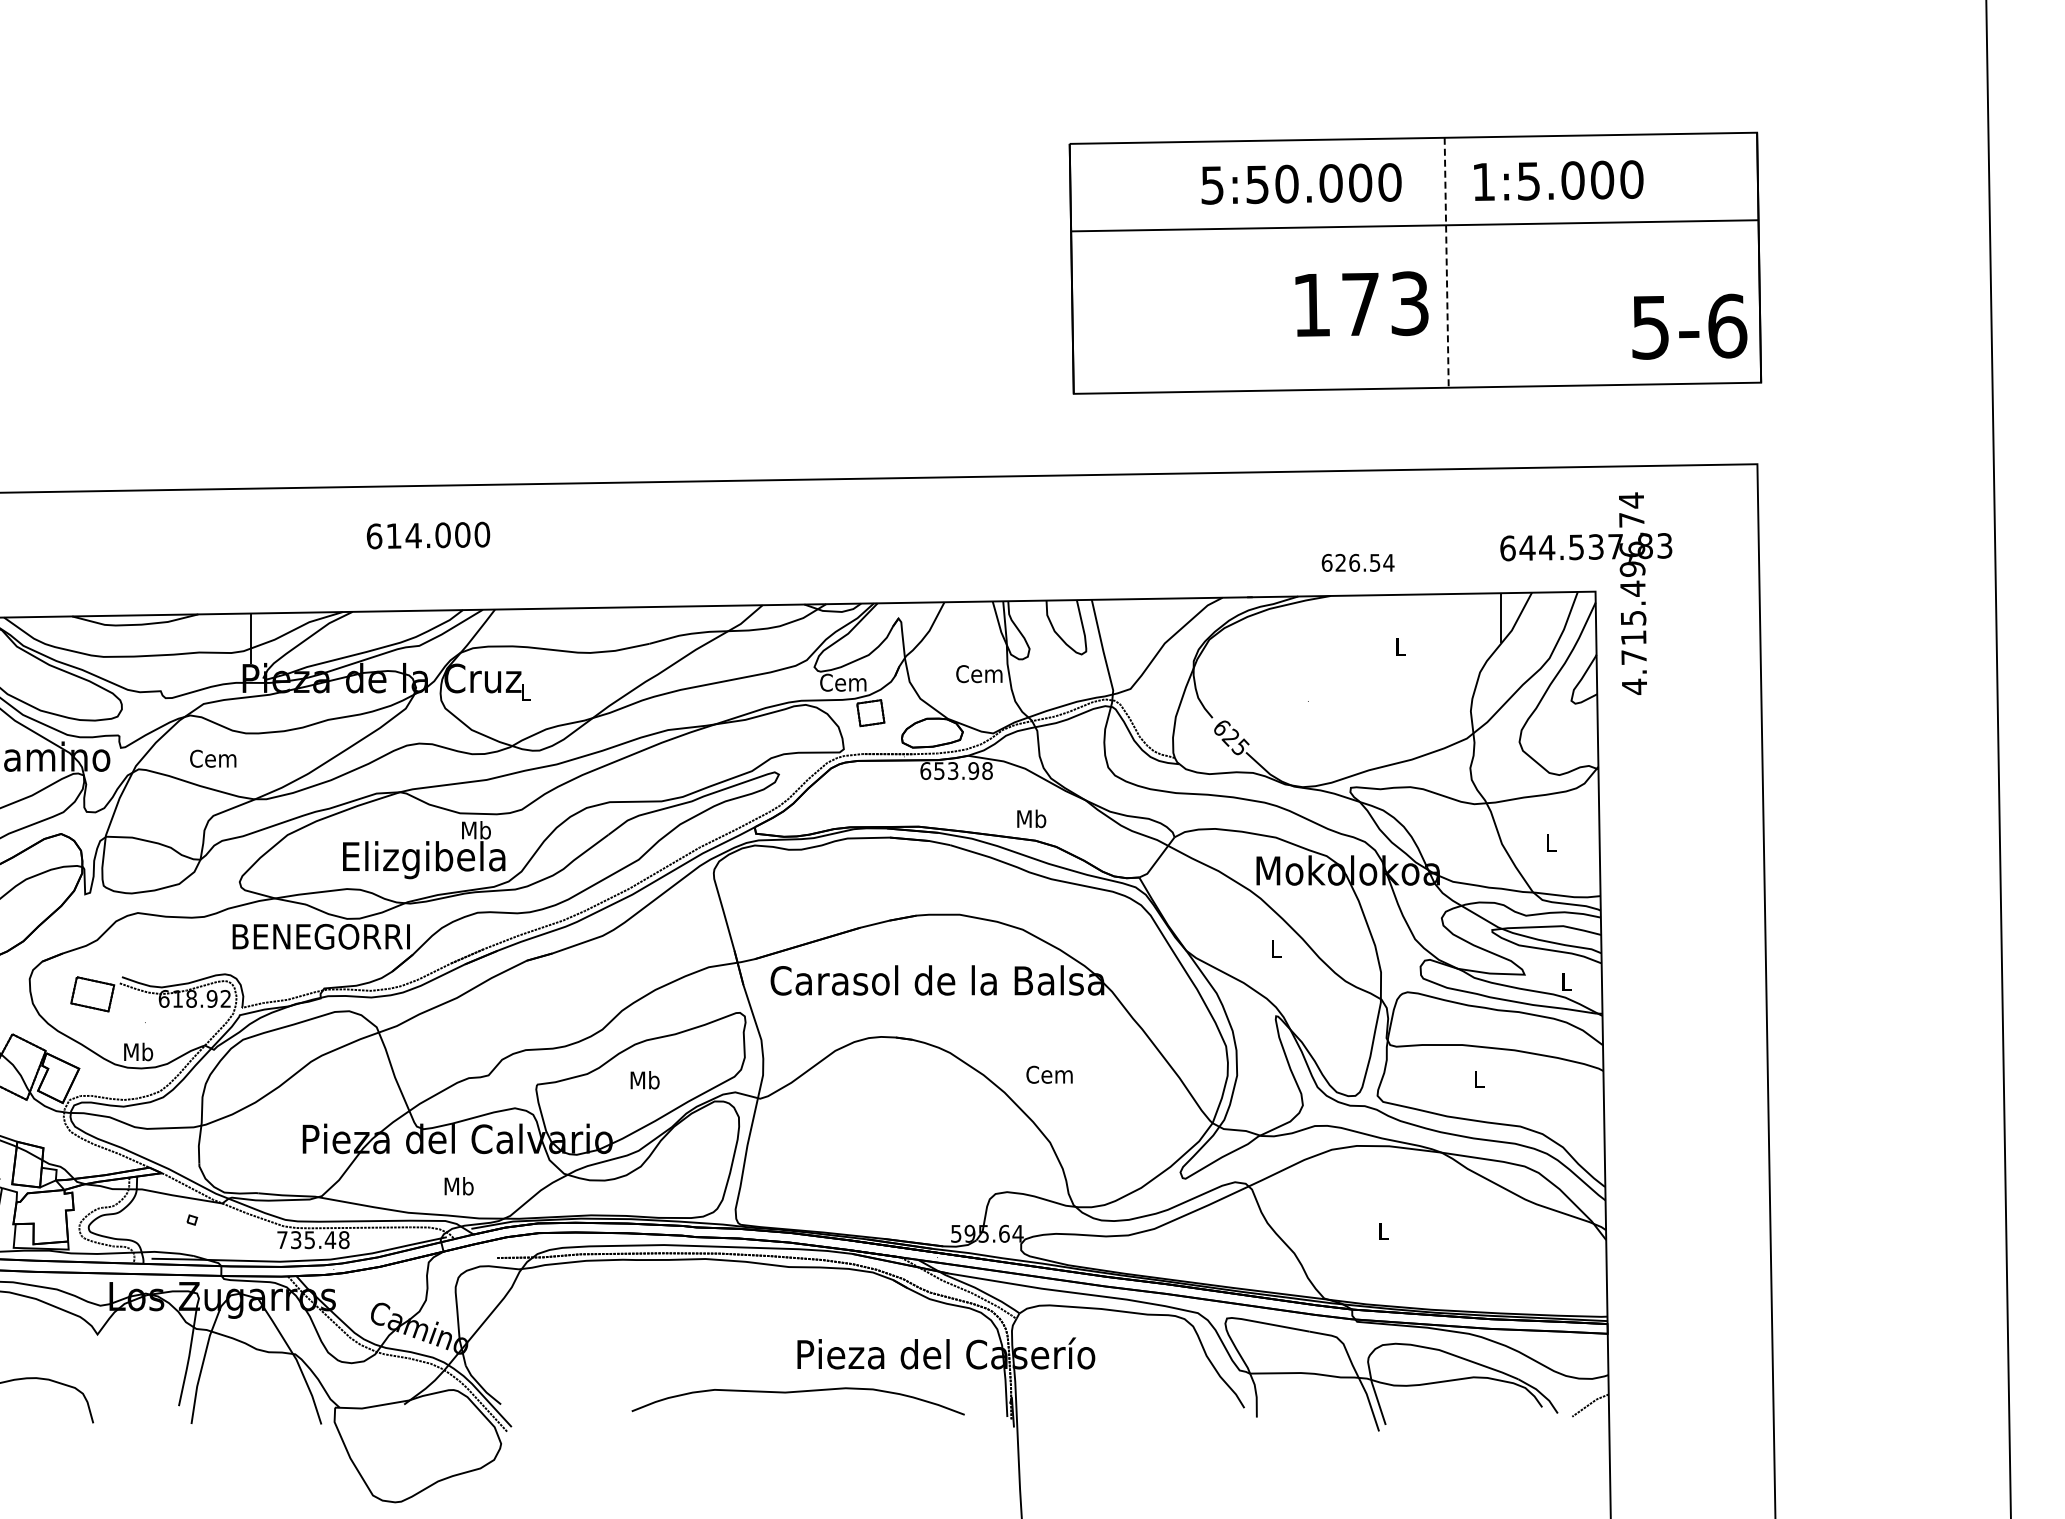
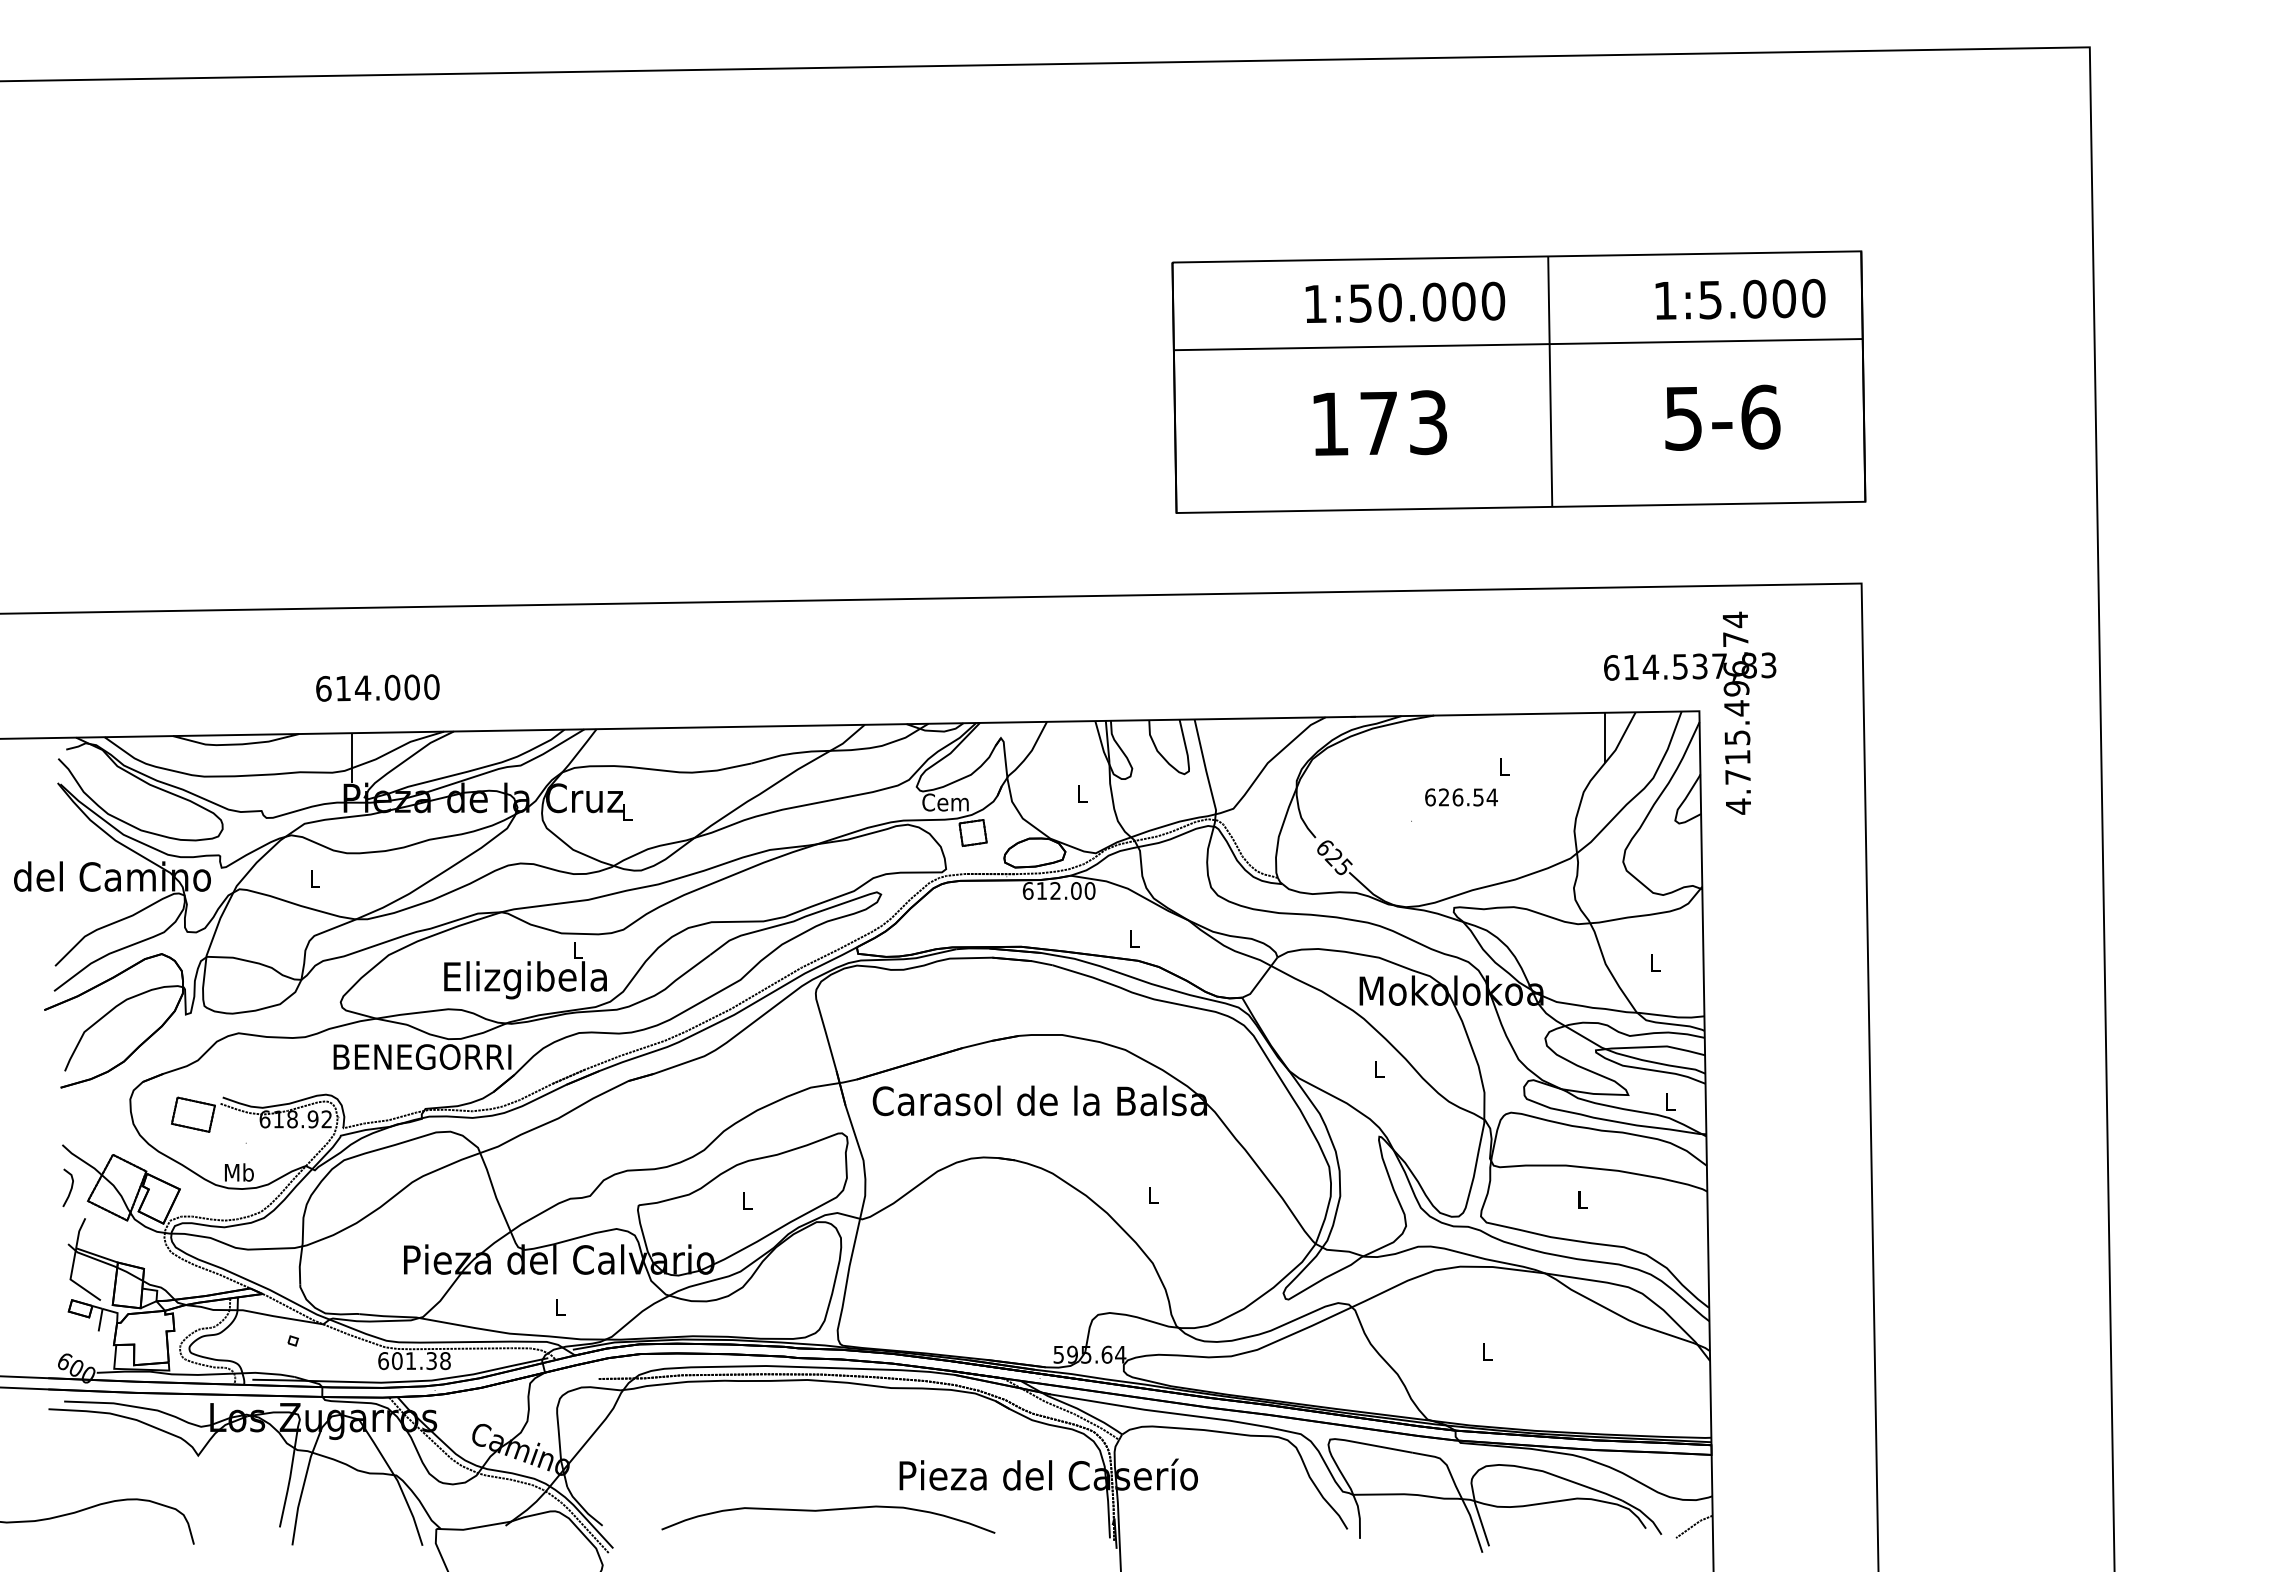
text: (1558, 180) -> (1740, 299), moved
text: (1212, 185) -> (1315, 304), 5:50.000 -> 1:50.000
line: (1446, 263) -> (1550, 382), dashed -> solid
text: (1362, 303) -> (1380, 422), moved
text: (1689, 326) -> (1722, 417), moved
text: (428, 535) -> (377, 687), moved
text: (1527, 548) -> (1631, 667), 644.537,83 -> 614.537,83
text: (1358, 562) -> (1461, 797), moved
text: (978, 673) -> (1081, 793), Cem -> L
text: (213, 758) -> (314, 878), Cem -> L
text: (962, 770) -> (1065, 890), 653.98 -> 612.00
text: (1031, 818) -> (1134, 938), Mb -> L
text: (475, 830) -> (577, 950), Mb -> L
text: (1049, 1074) -> (1152, 1195), Cem -> L
text: (644, 1079) -> (746, 1200), Mb -> L
text: (459, 1185) -> (560, 1306), Mb -> L
text: (306, 1240) -> (407, 1361), 735.48 -> 601.38
curve: (794, 1393) -> (824, 1511), moved

